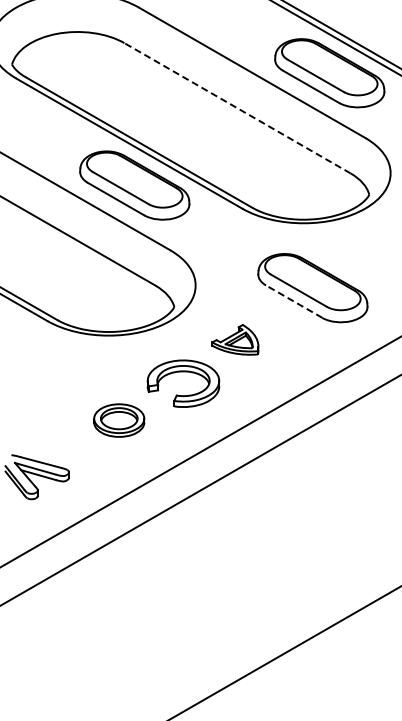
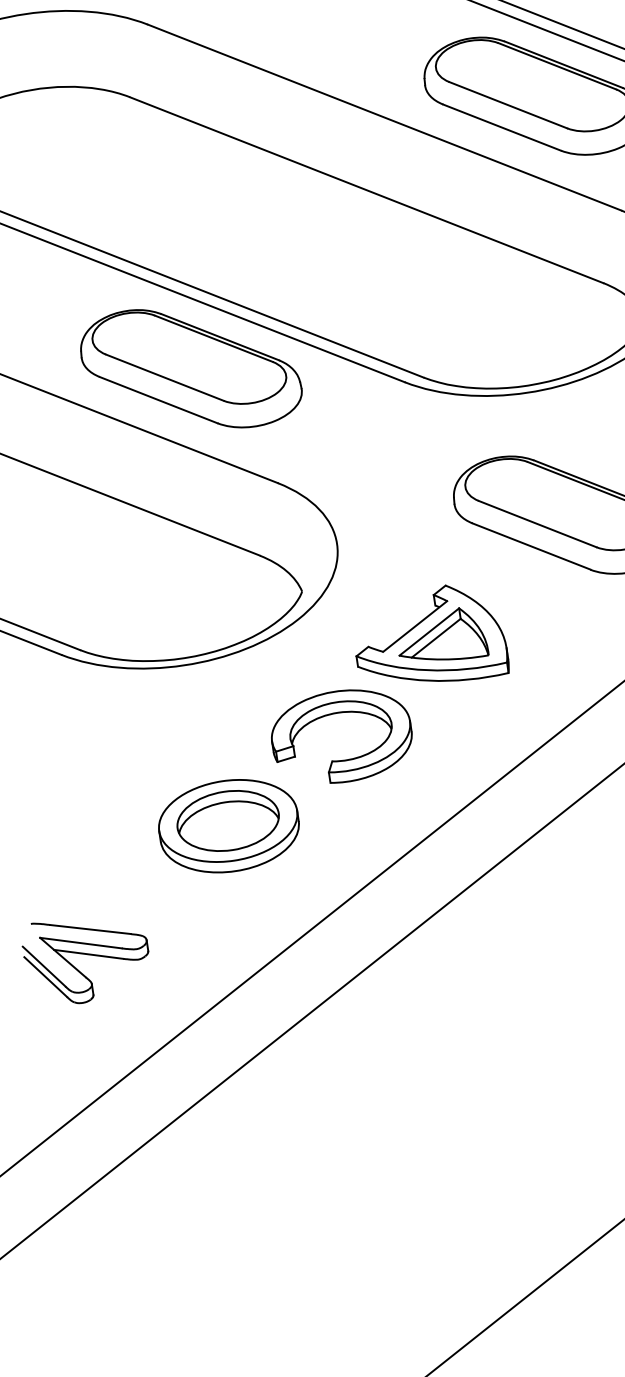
line: (237, 108) -> (366, 190), dashed -> solid
line: (293, 301) -> (530, 546), dashed -> solid
part: (235, 339) -> (429, 636), size x1.67
part: (118, 420) -> (227, 826), size x1.43

